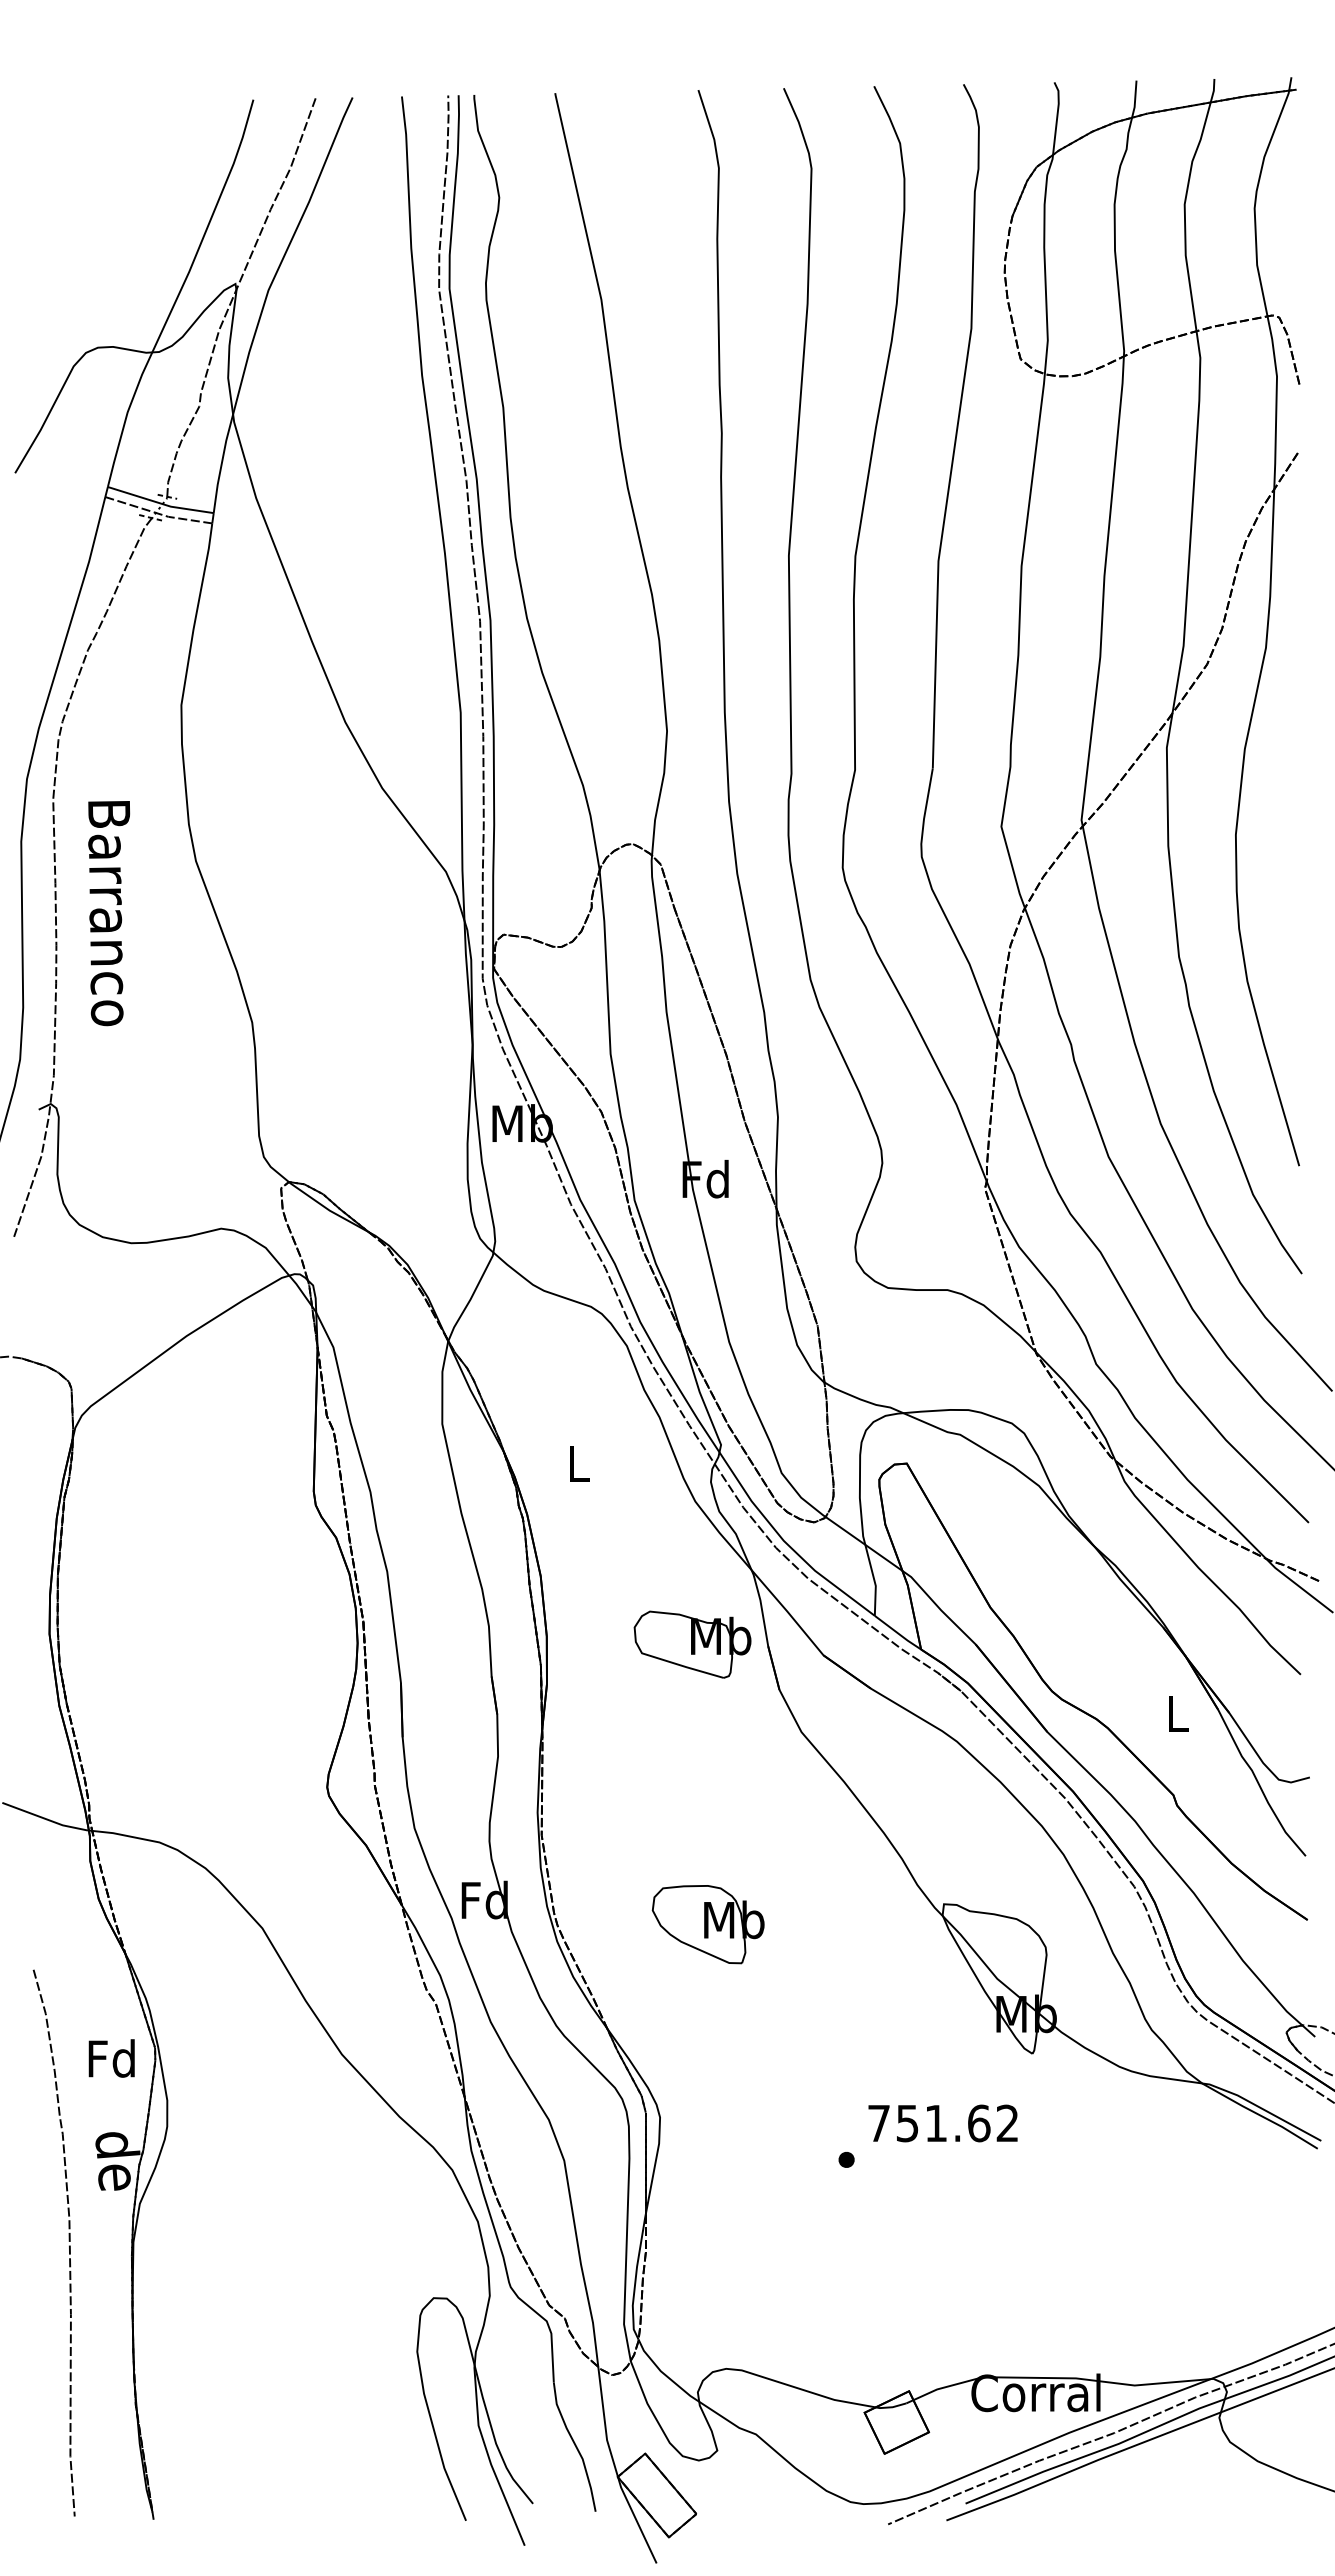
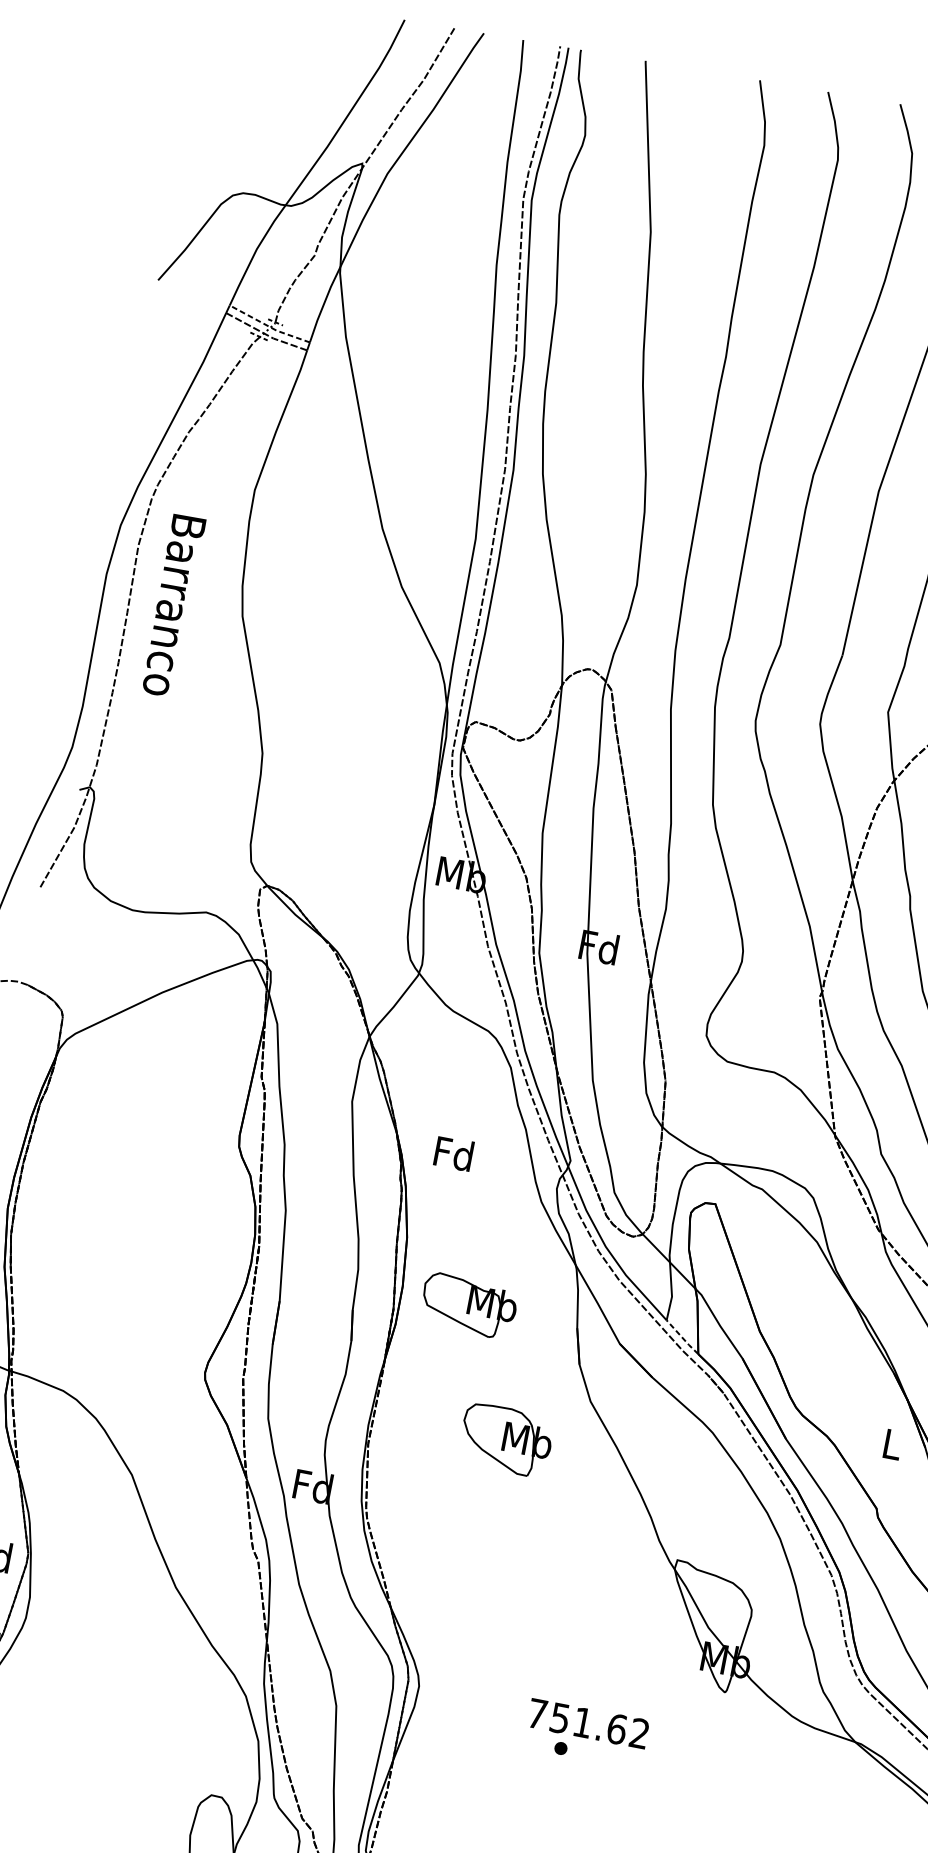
line: (160, 503) -> (269, 326), solid -> dashed
text: (109, 913) -> (173, 605), moved
text: (577, 1463) -> (453, 1153), L -> Fd
line: (897, 1633) -> (681, 1337), solid -> dashed
part: (692, 1644) -> (468, 1305), moved
part: (707, 1924) -> (505, 1439), moved
text: (942, 2123) -> (587, 1723), moved

